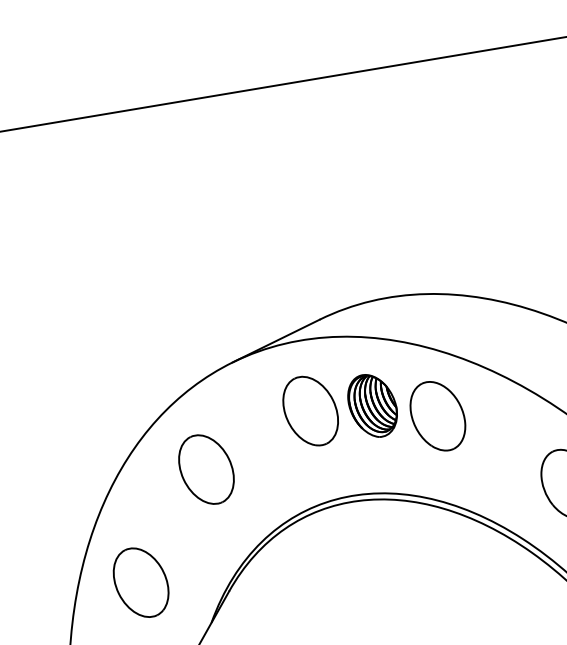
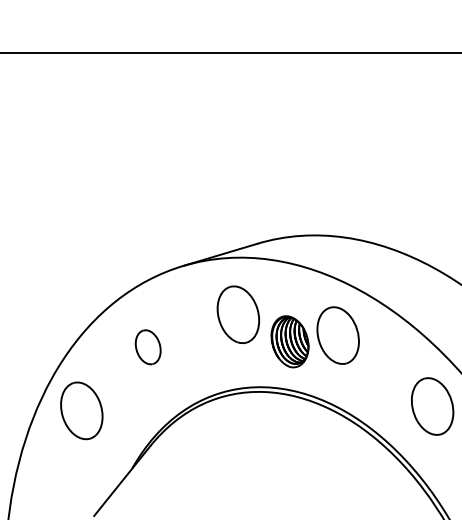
part: (371, 405) -> (289, 341), moved
part: (205, 470) -> (147, 347), size x0.6
part: (140, 582) -> (81, 410), moved

